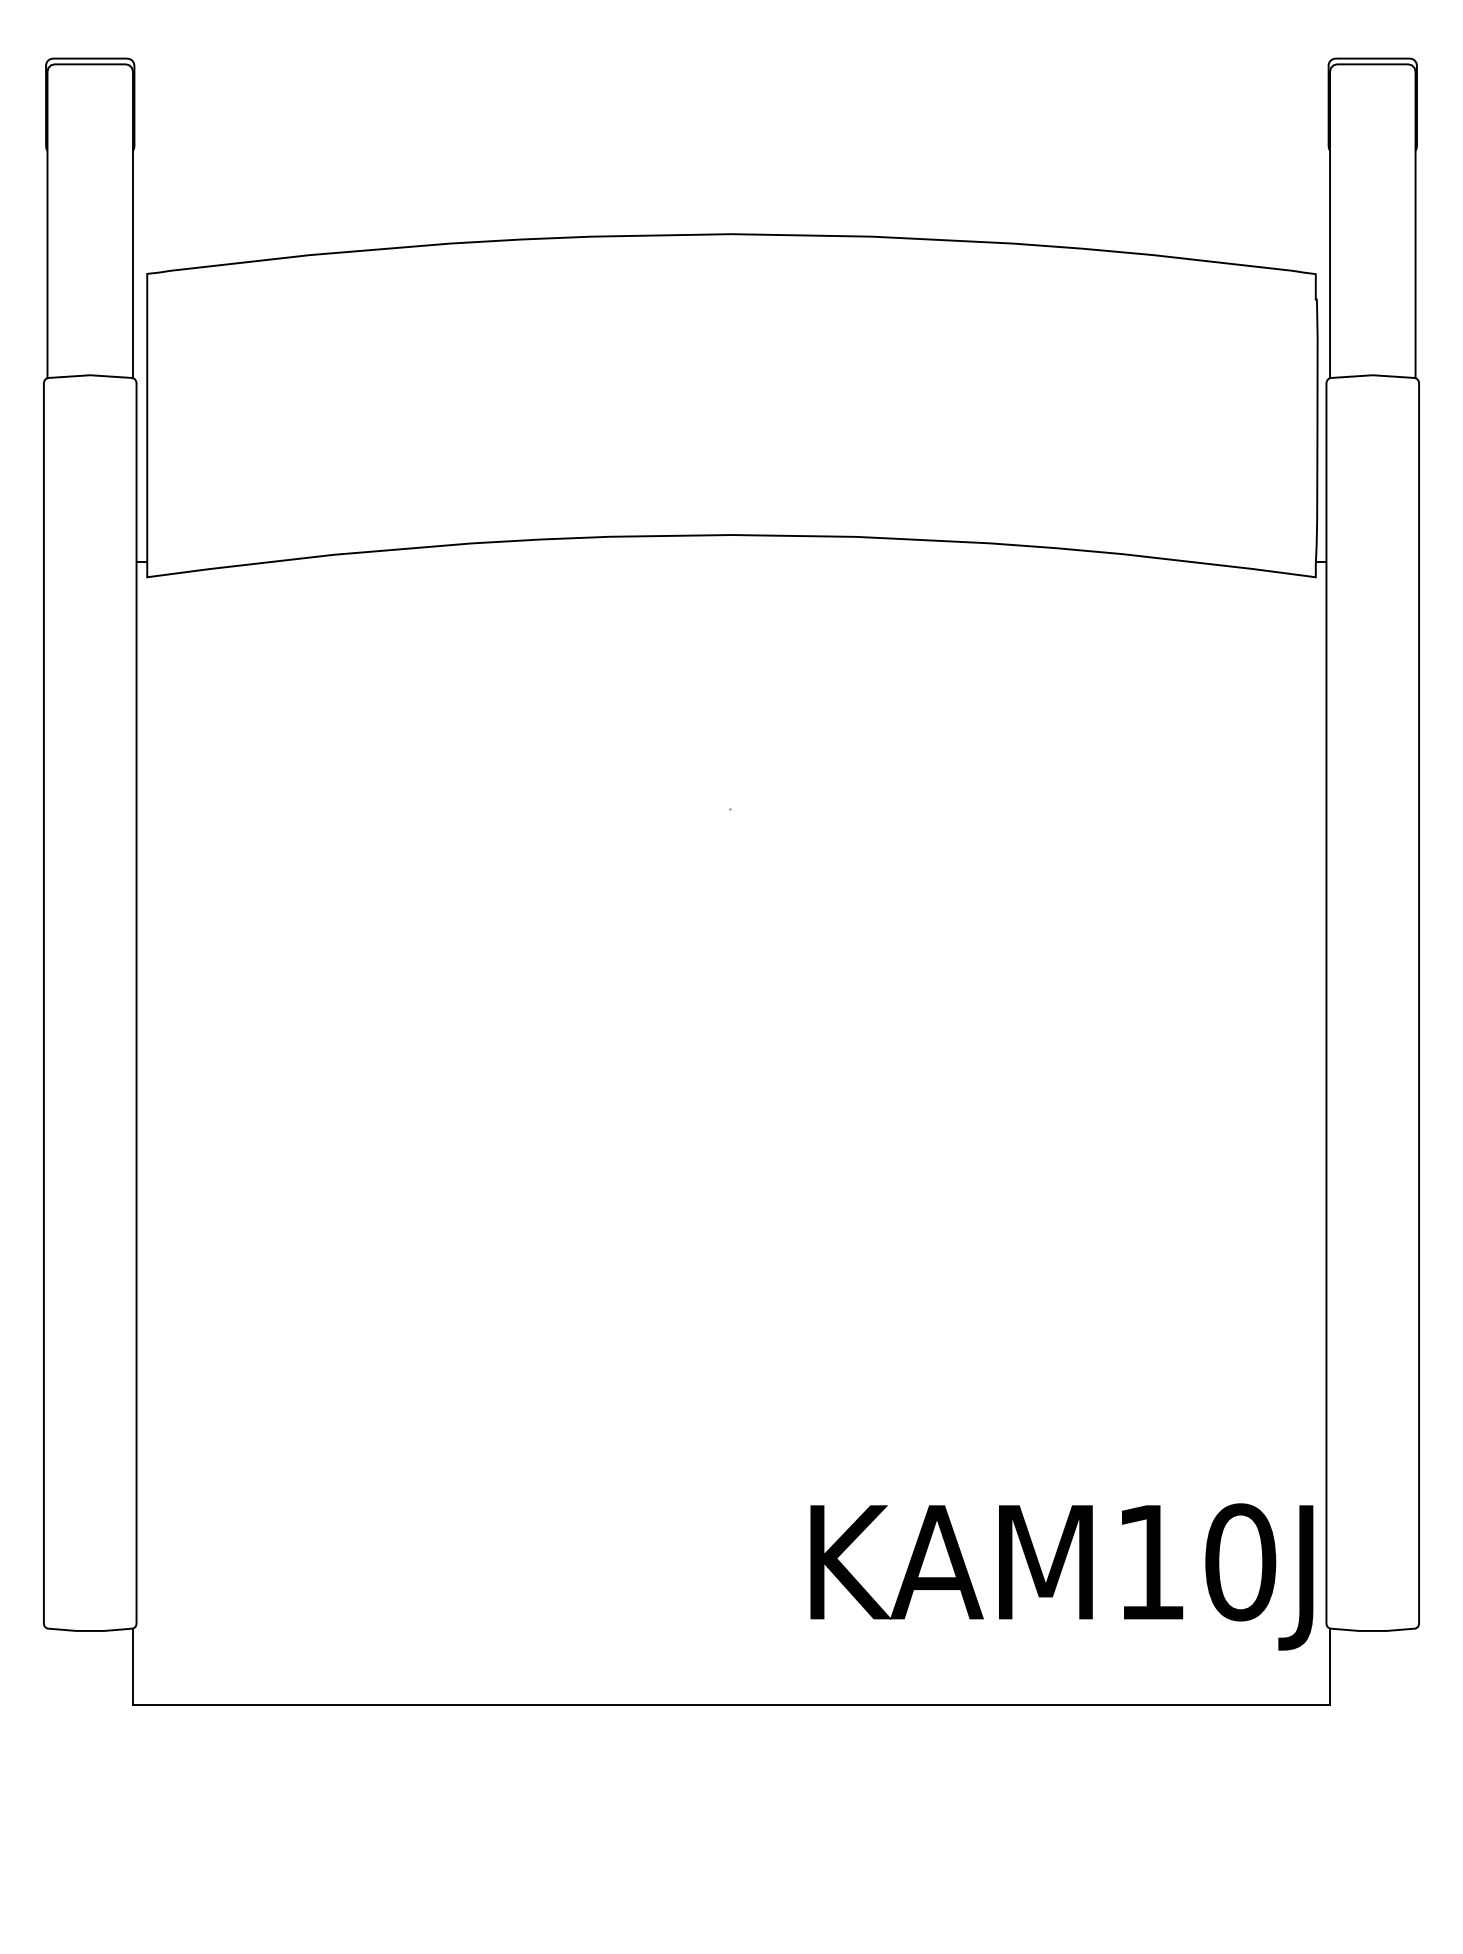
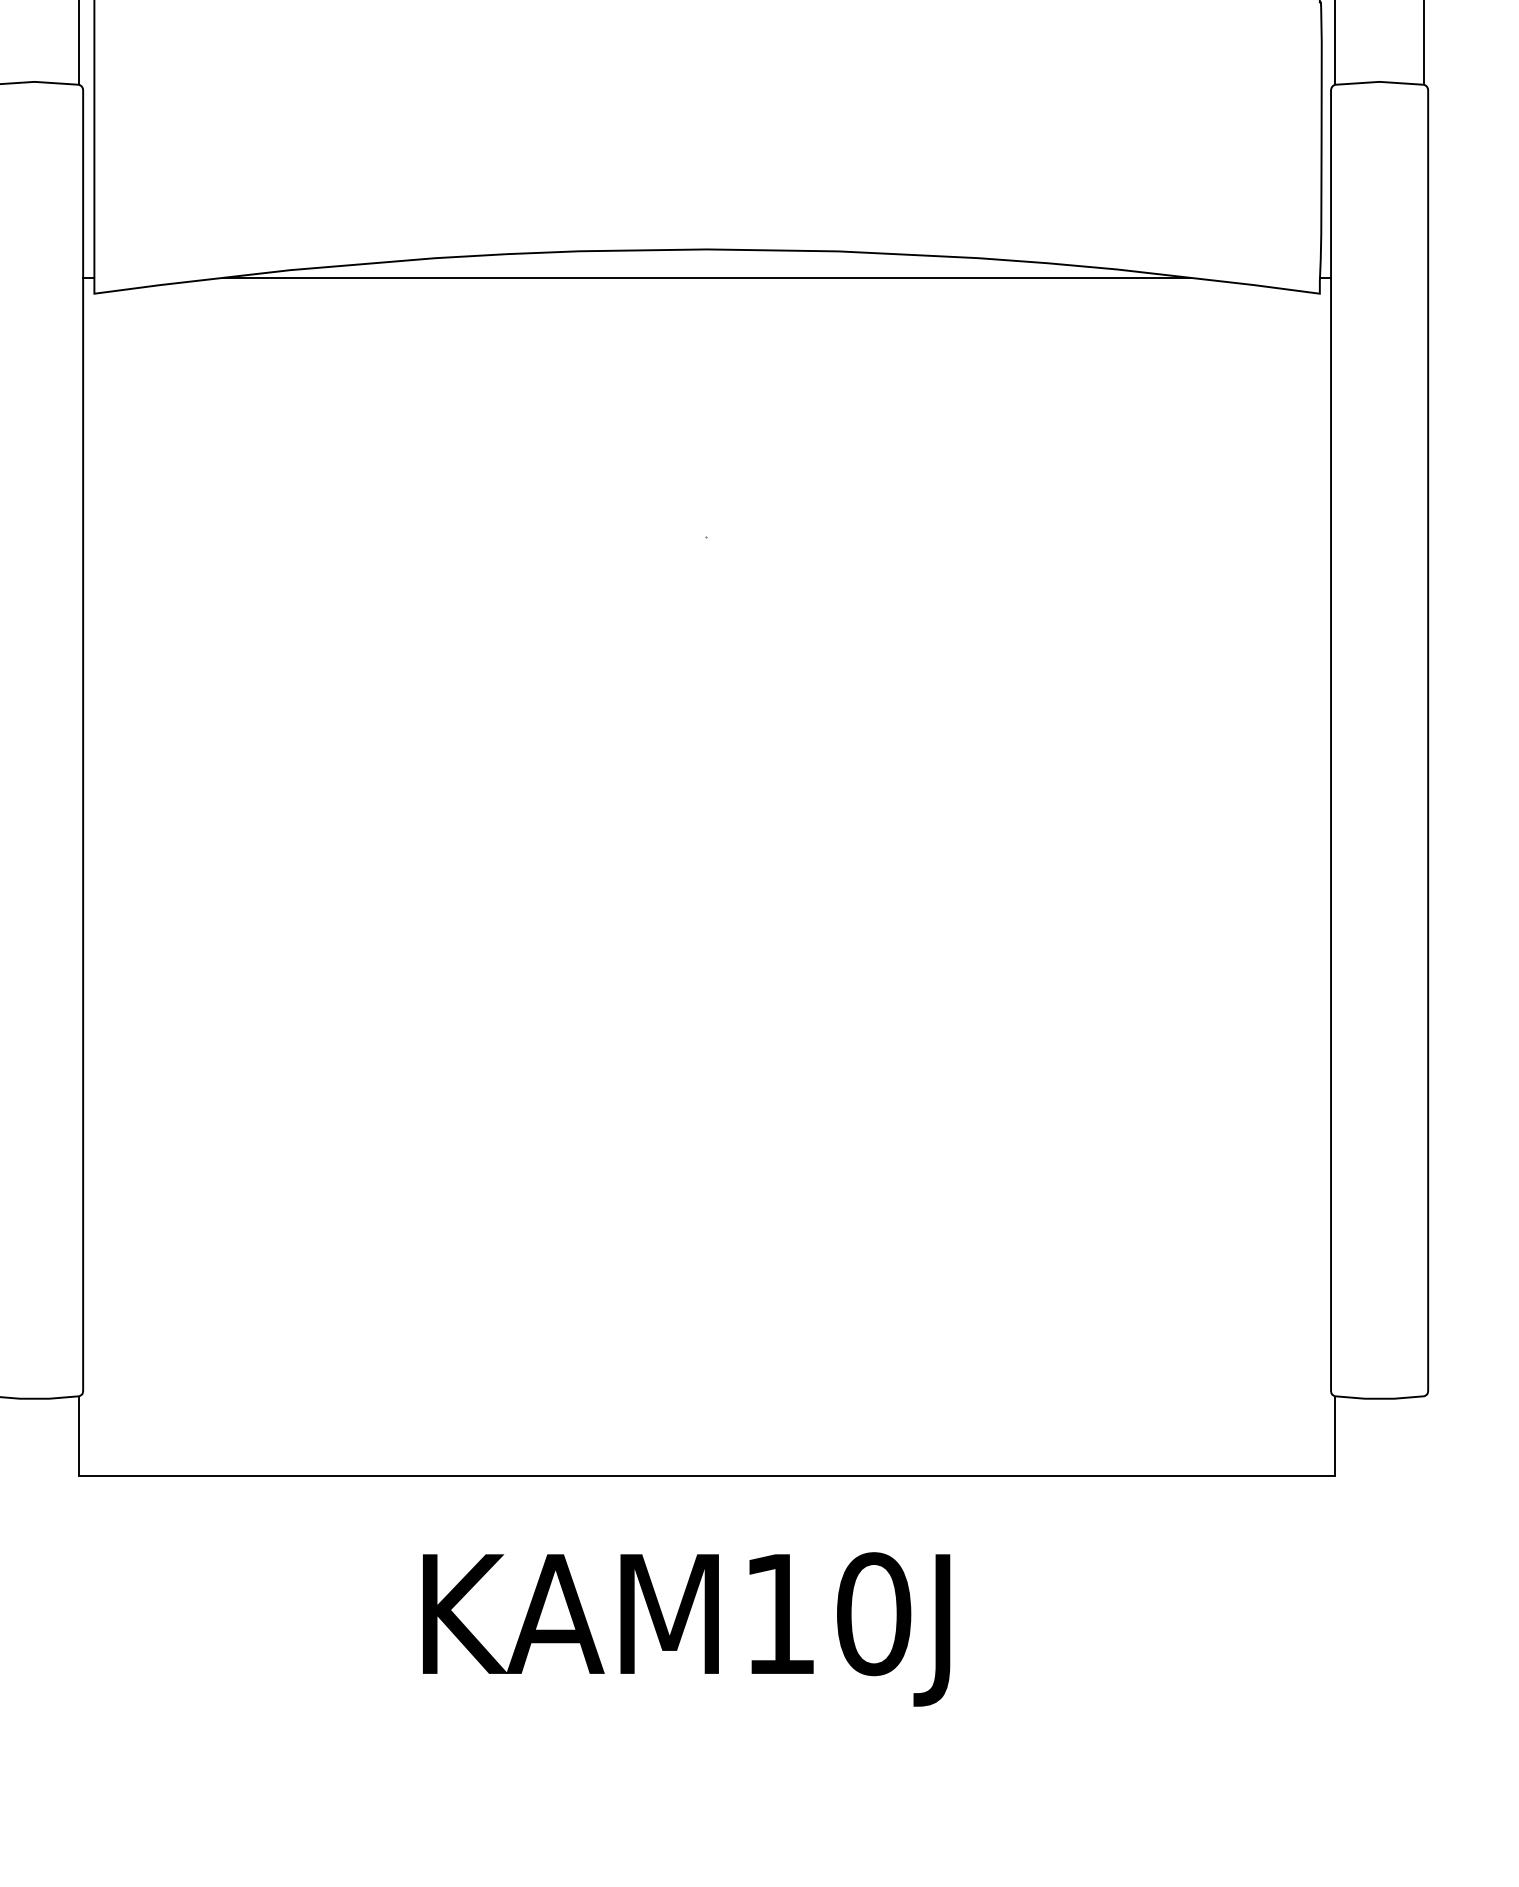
line: (731, 562) -> (707, 278), added
text: (1061, 1576) -> (686, 1628), moved

